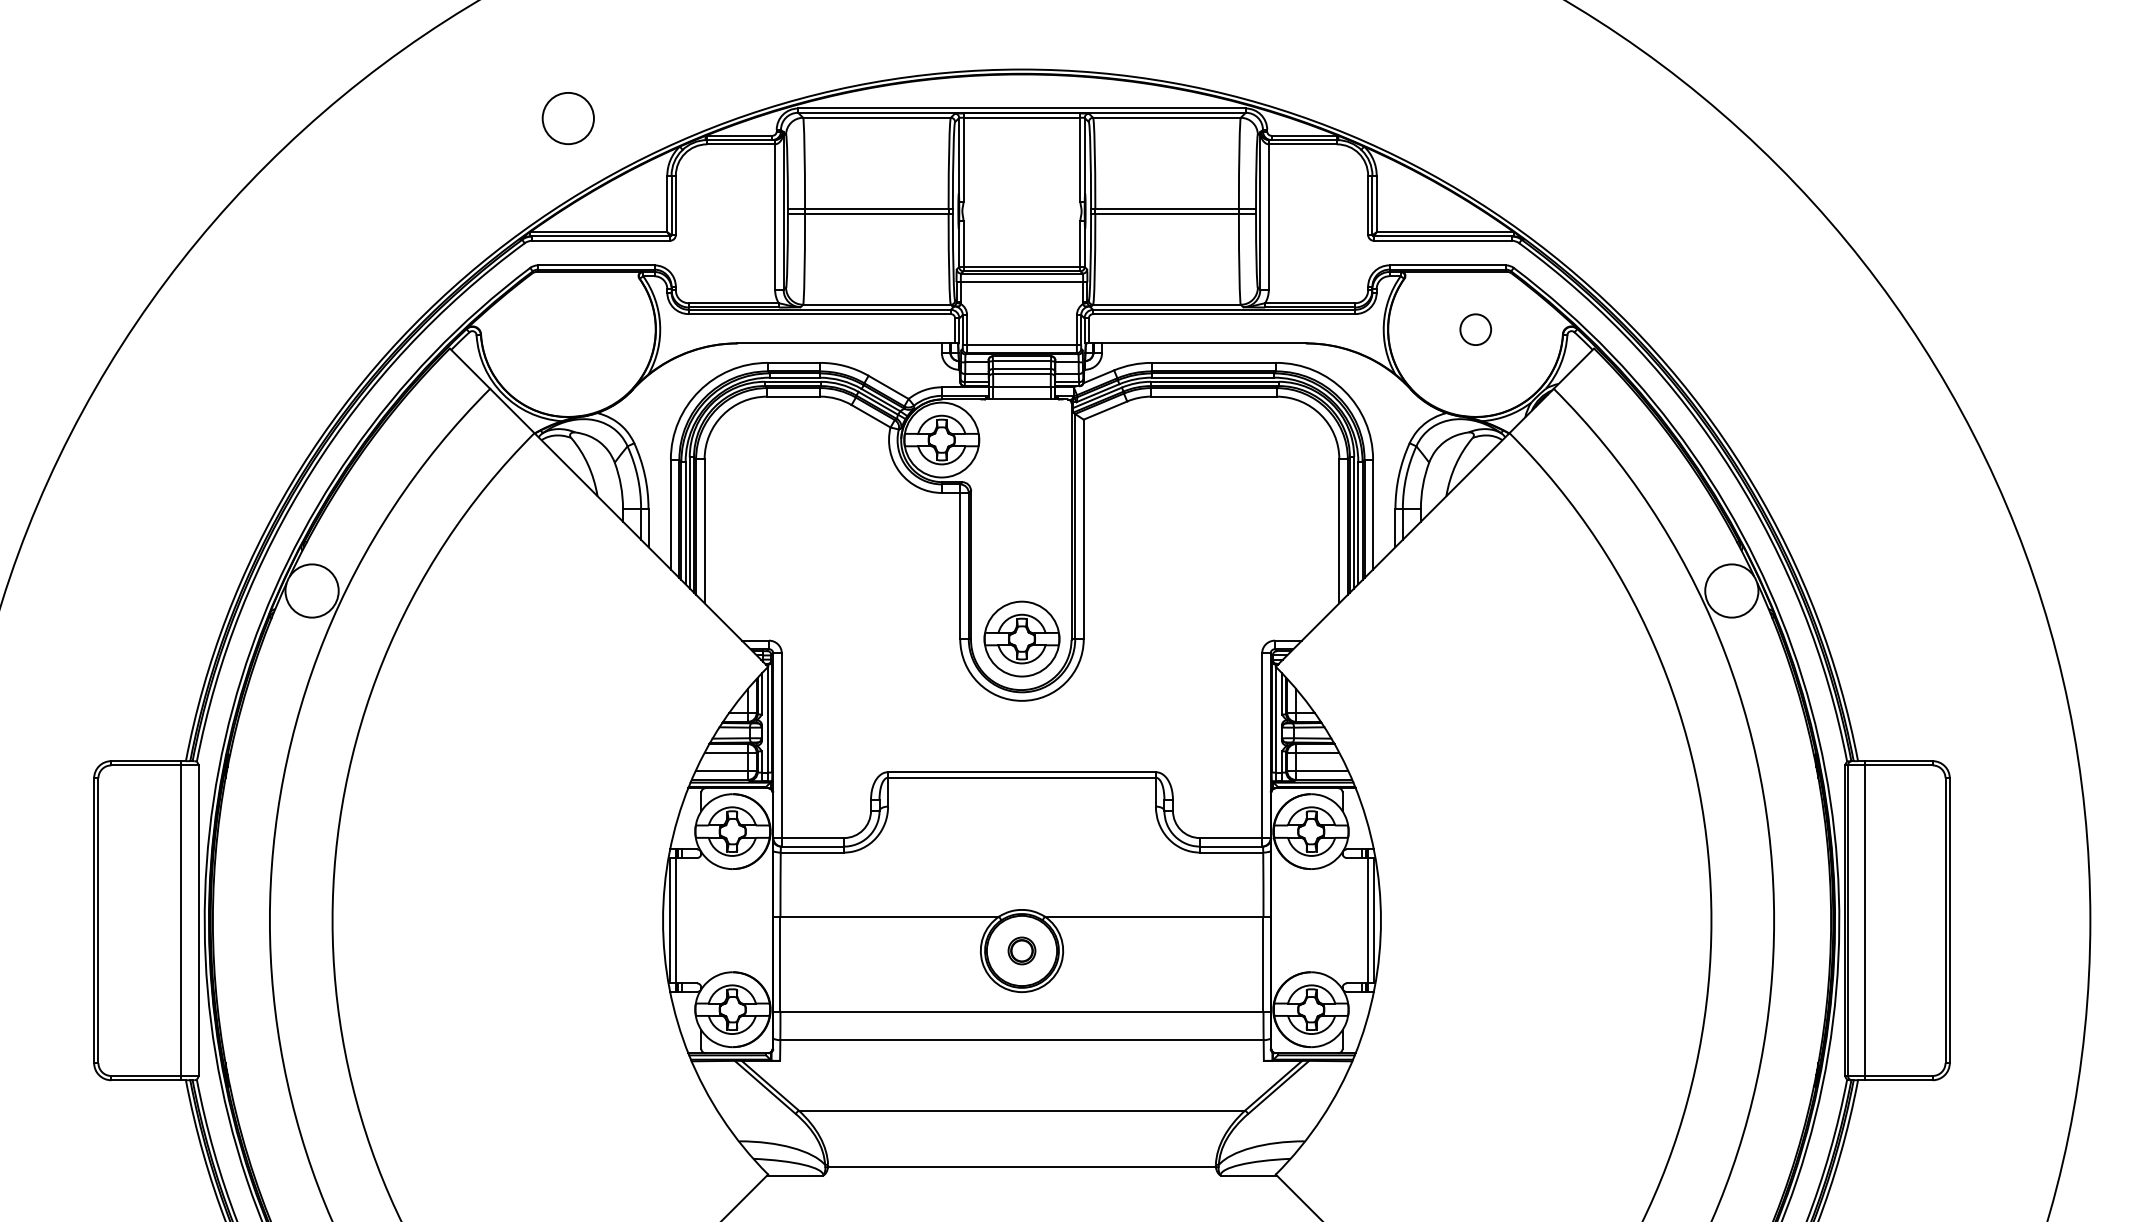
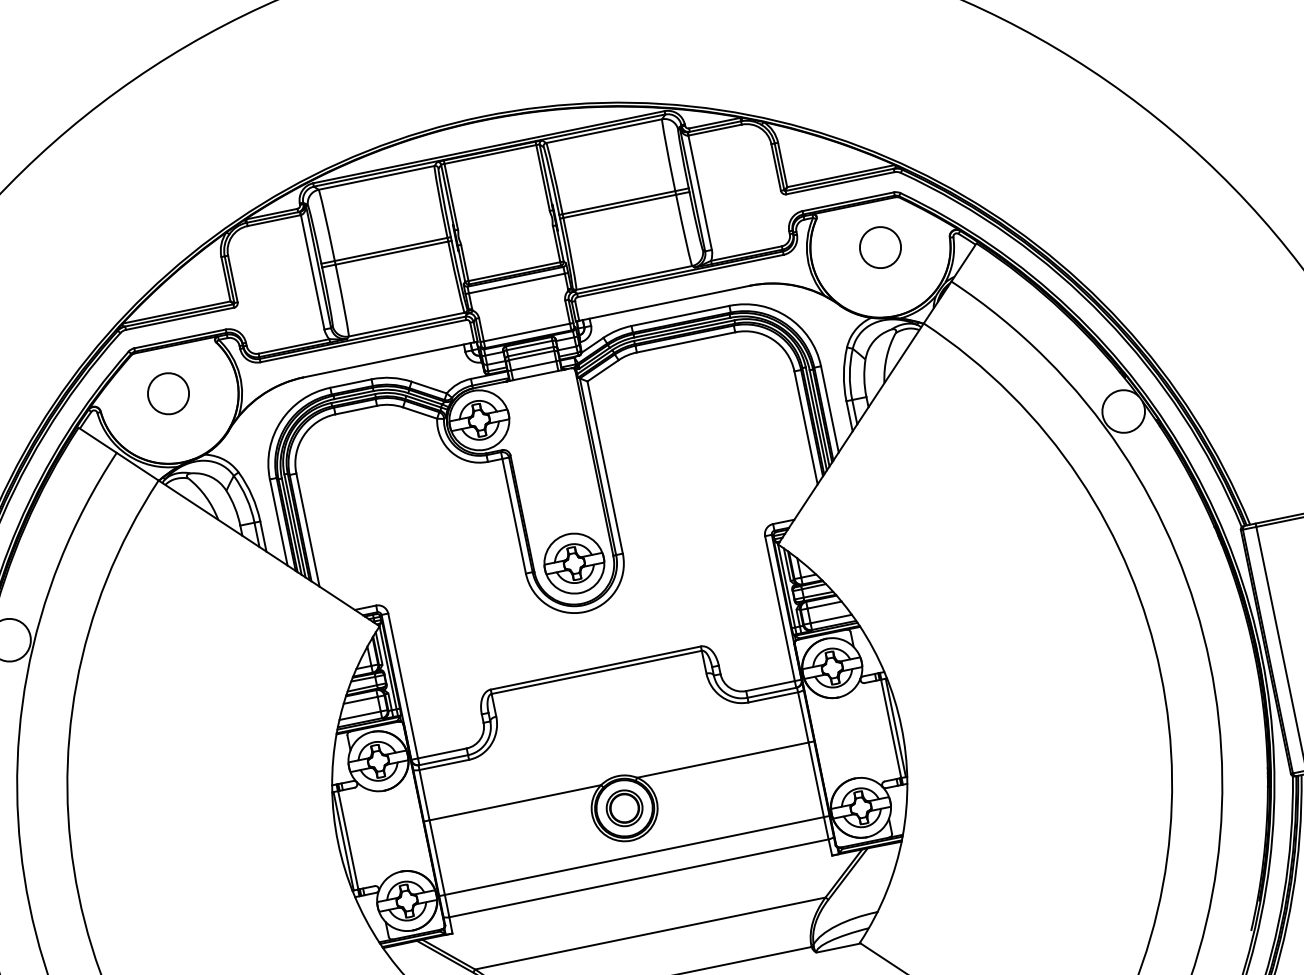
circle: (567, 118) -> (167, 393), moved
circle: (1475, 329) -> (880, 247), size x1.67
part: (1021, 950) -> (624, 808), size x1.67

